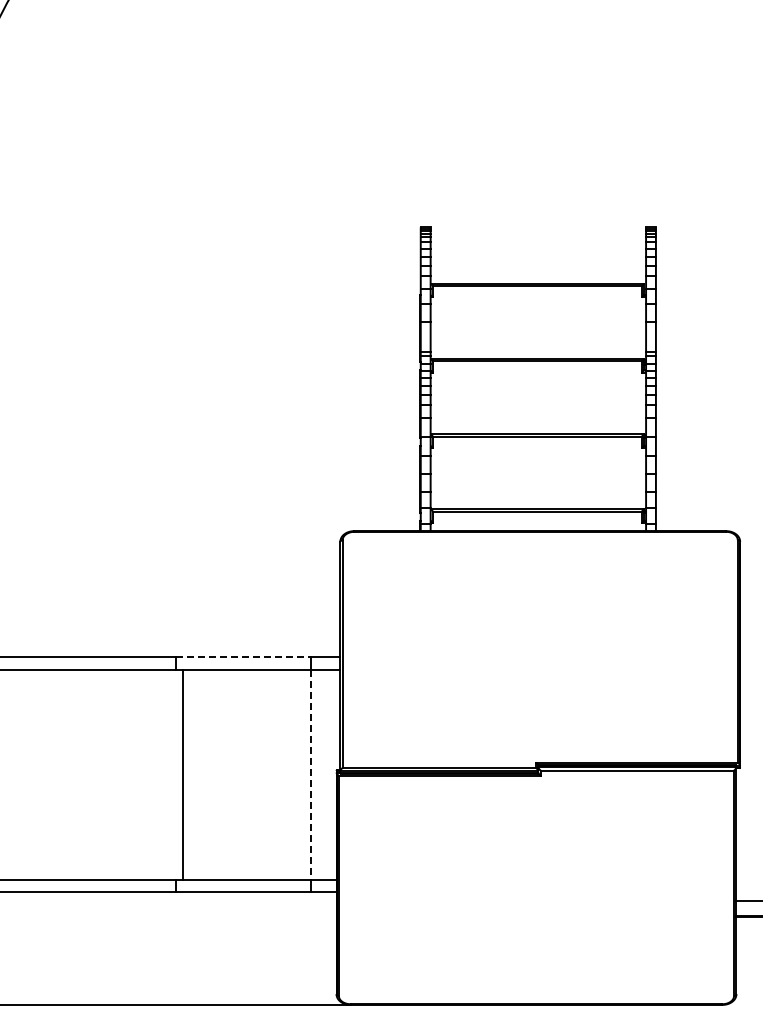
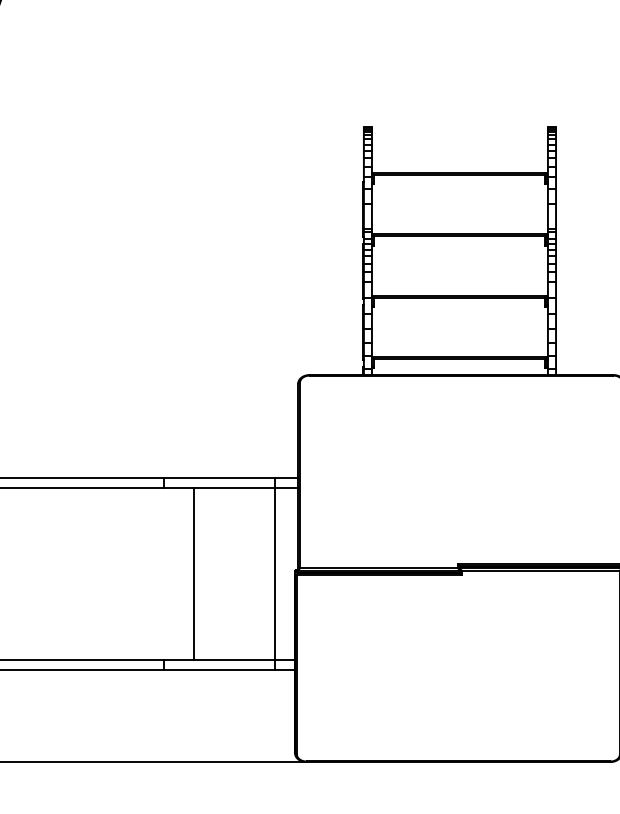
line: (243, 657) -> (219, 478), dashed -> solid
line: (183, 774) -> (193, 573), moved
line: (311, 774) -> (274, 573), dashed -> solid

